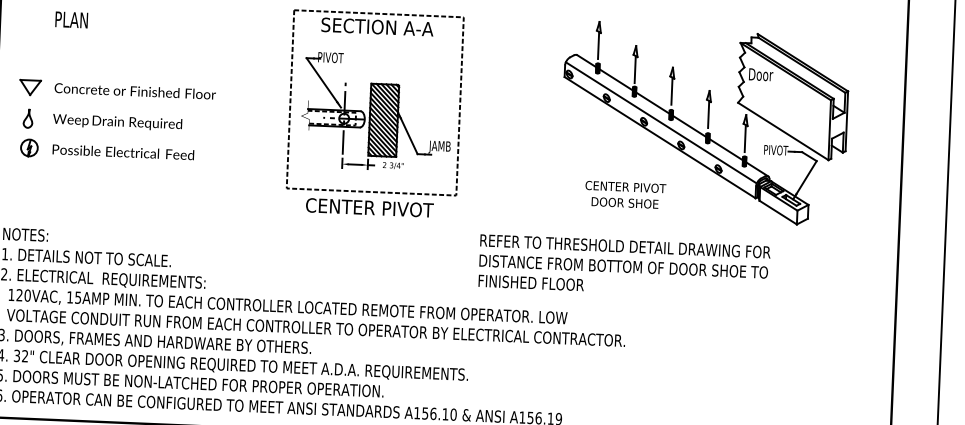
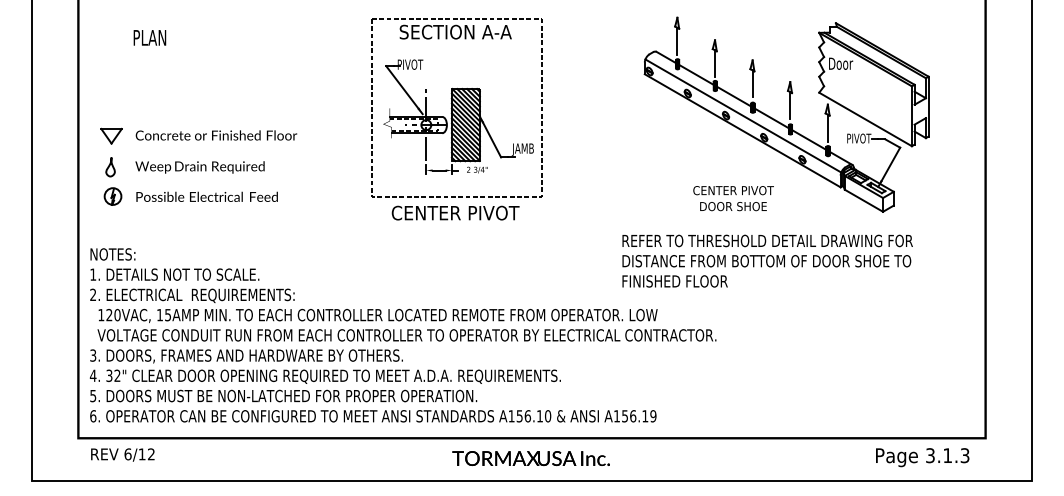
part: (116, 121) -> (198, 166), moved
text: (625, 194) -> (733, 198), moved
text: (624, 265) -> (767, 260), moved

